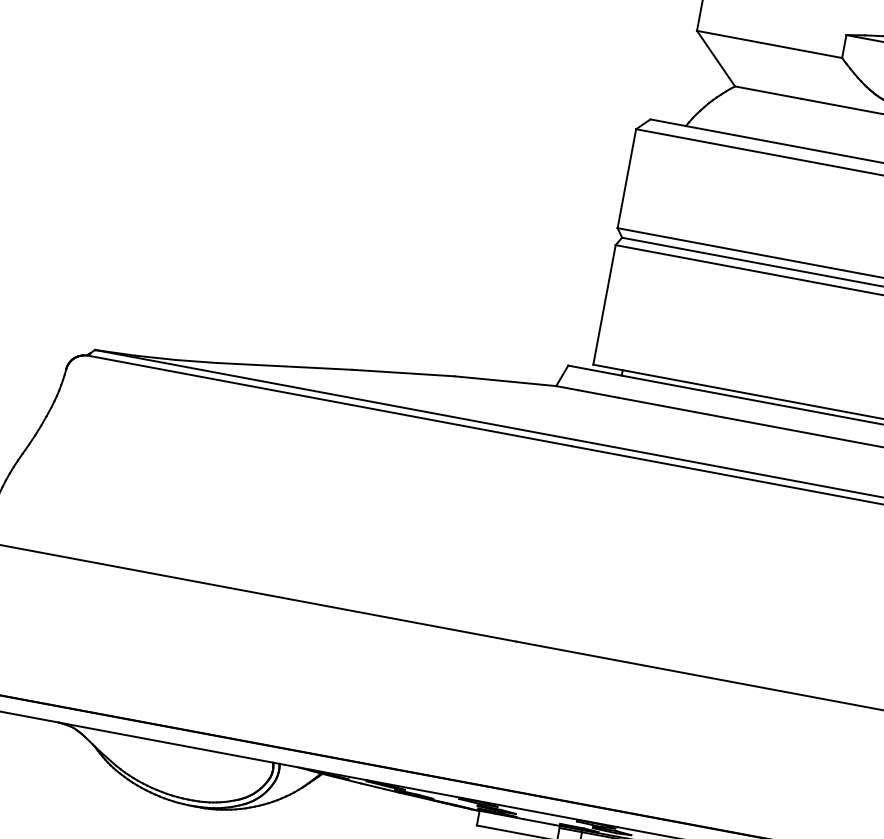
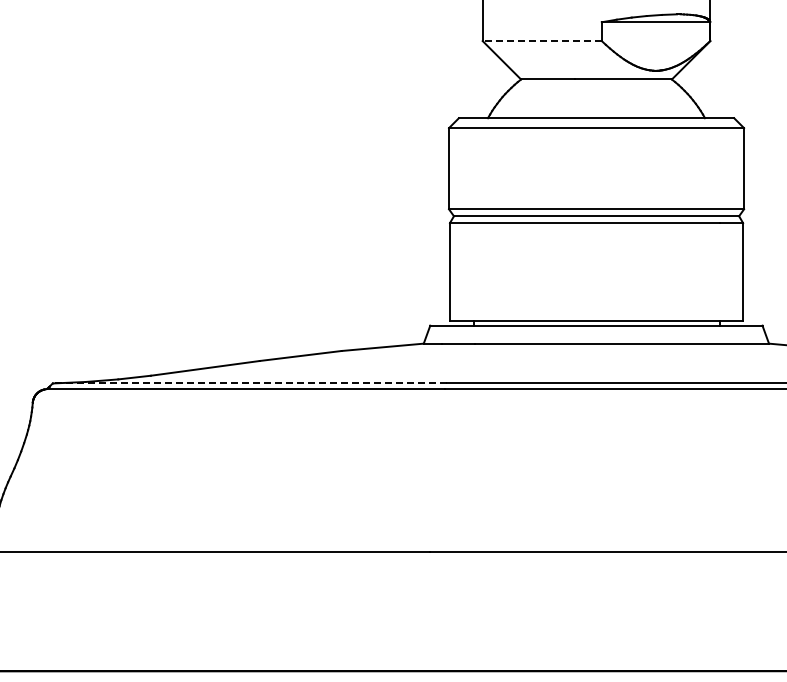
line: (769, 45) -> (542, 41), solid -> dashed
line: (334, 394) -> (249, 383), solid -> dashed

